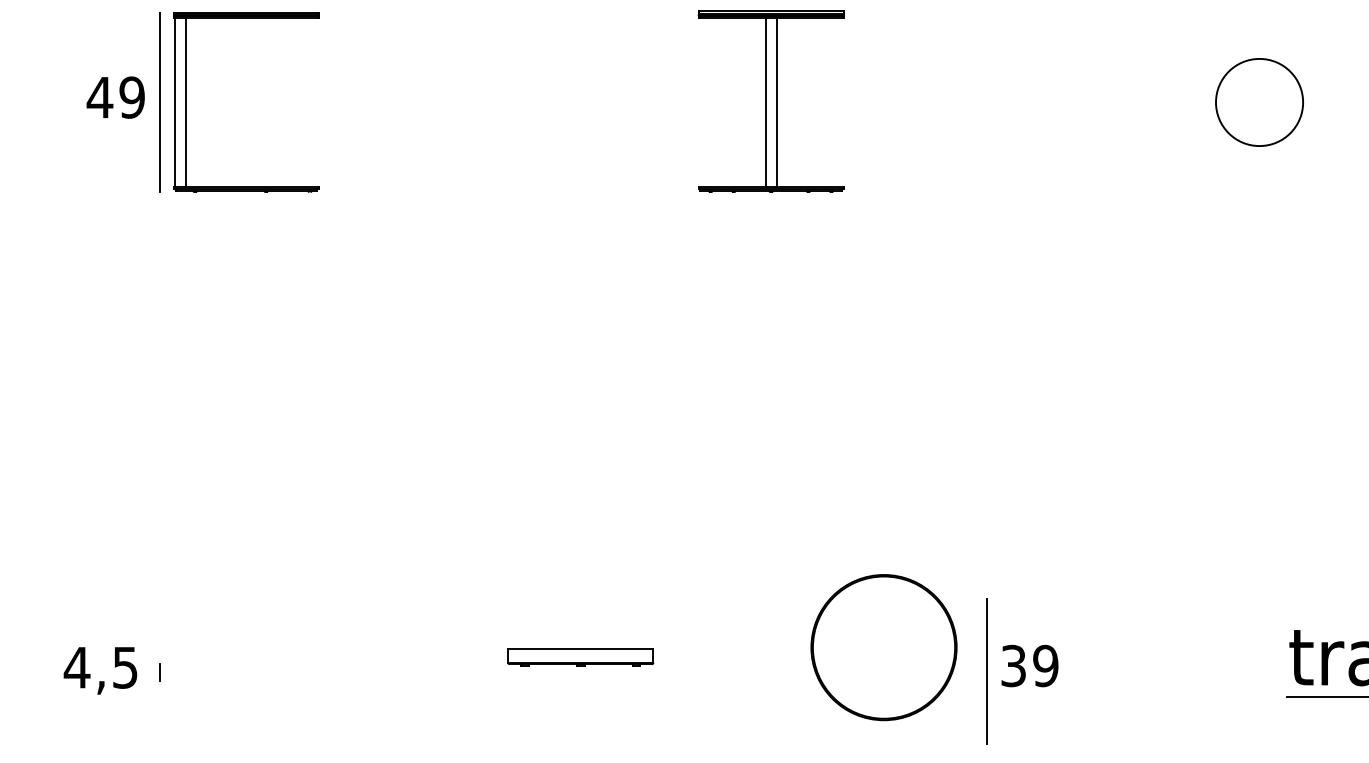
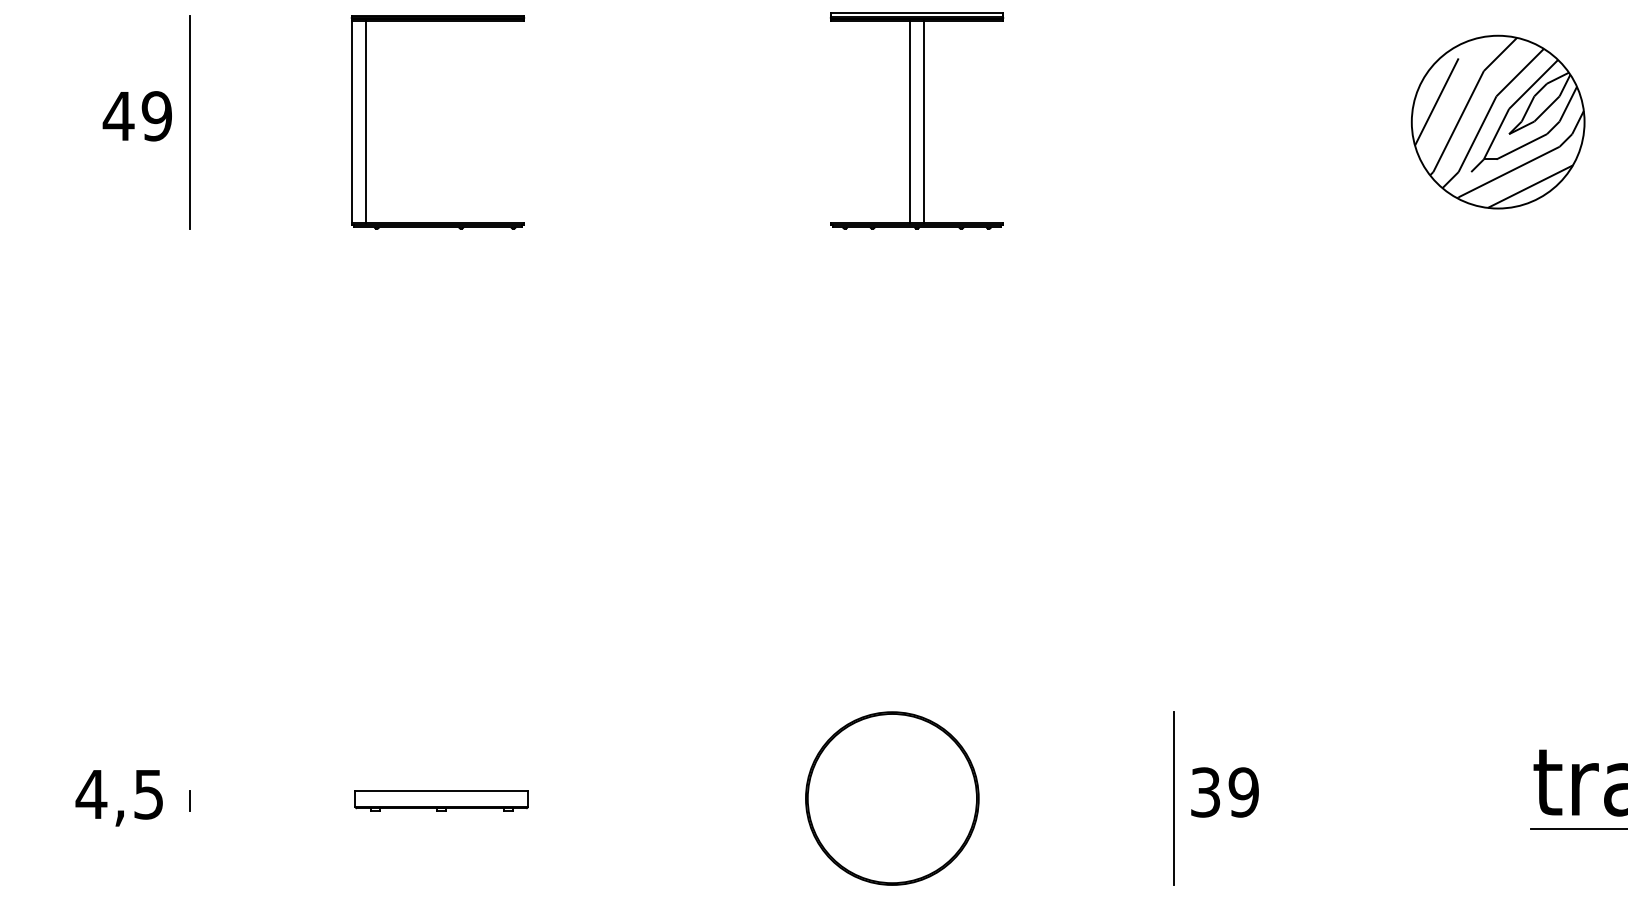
part: (186, 102) -> (366, 122), moved
part: (1259, 102) -> (1497, 121), size x1.67
part: (884, 647) -> (892, 798), moved
part: (580, 657) -> (441, 800), moved

